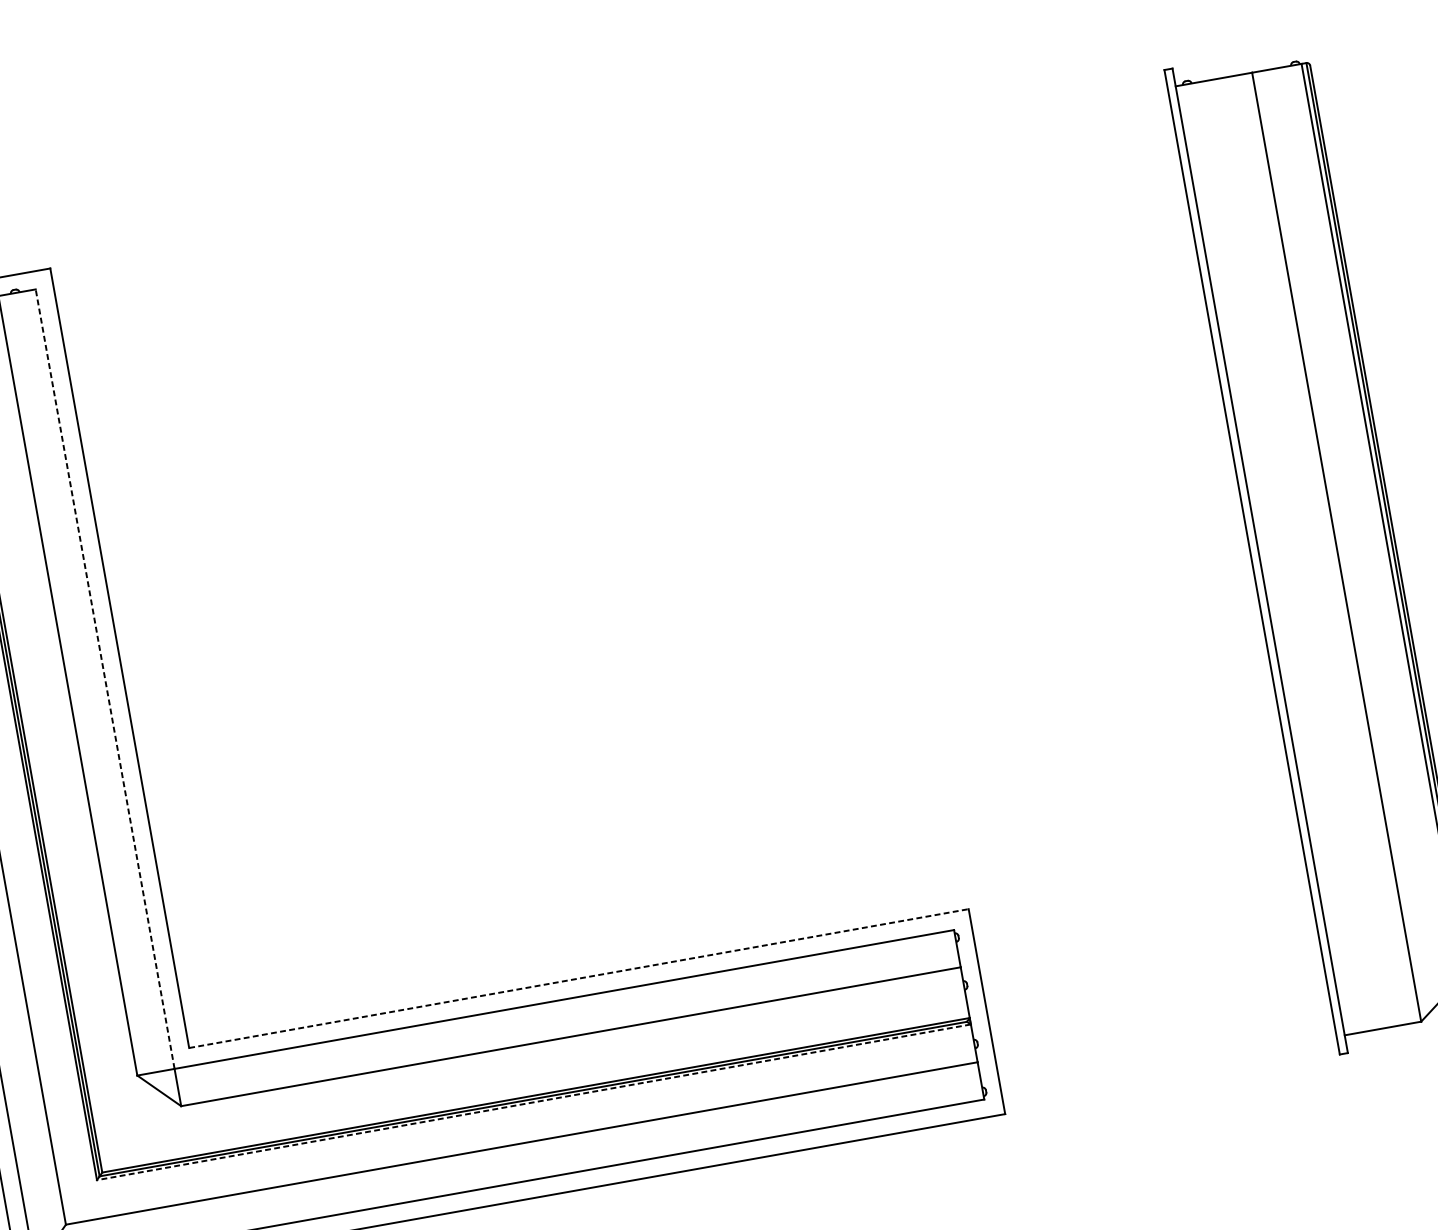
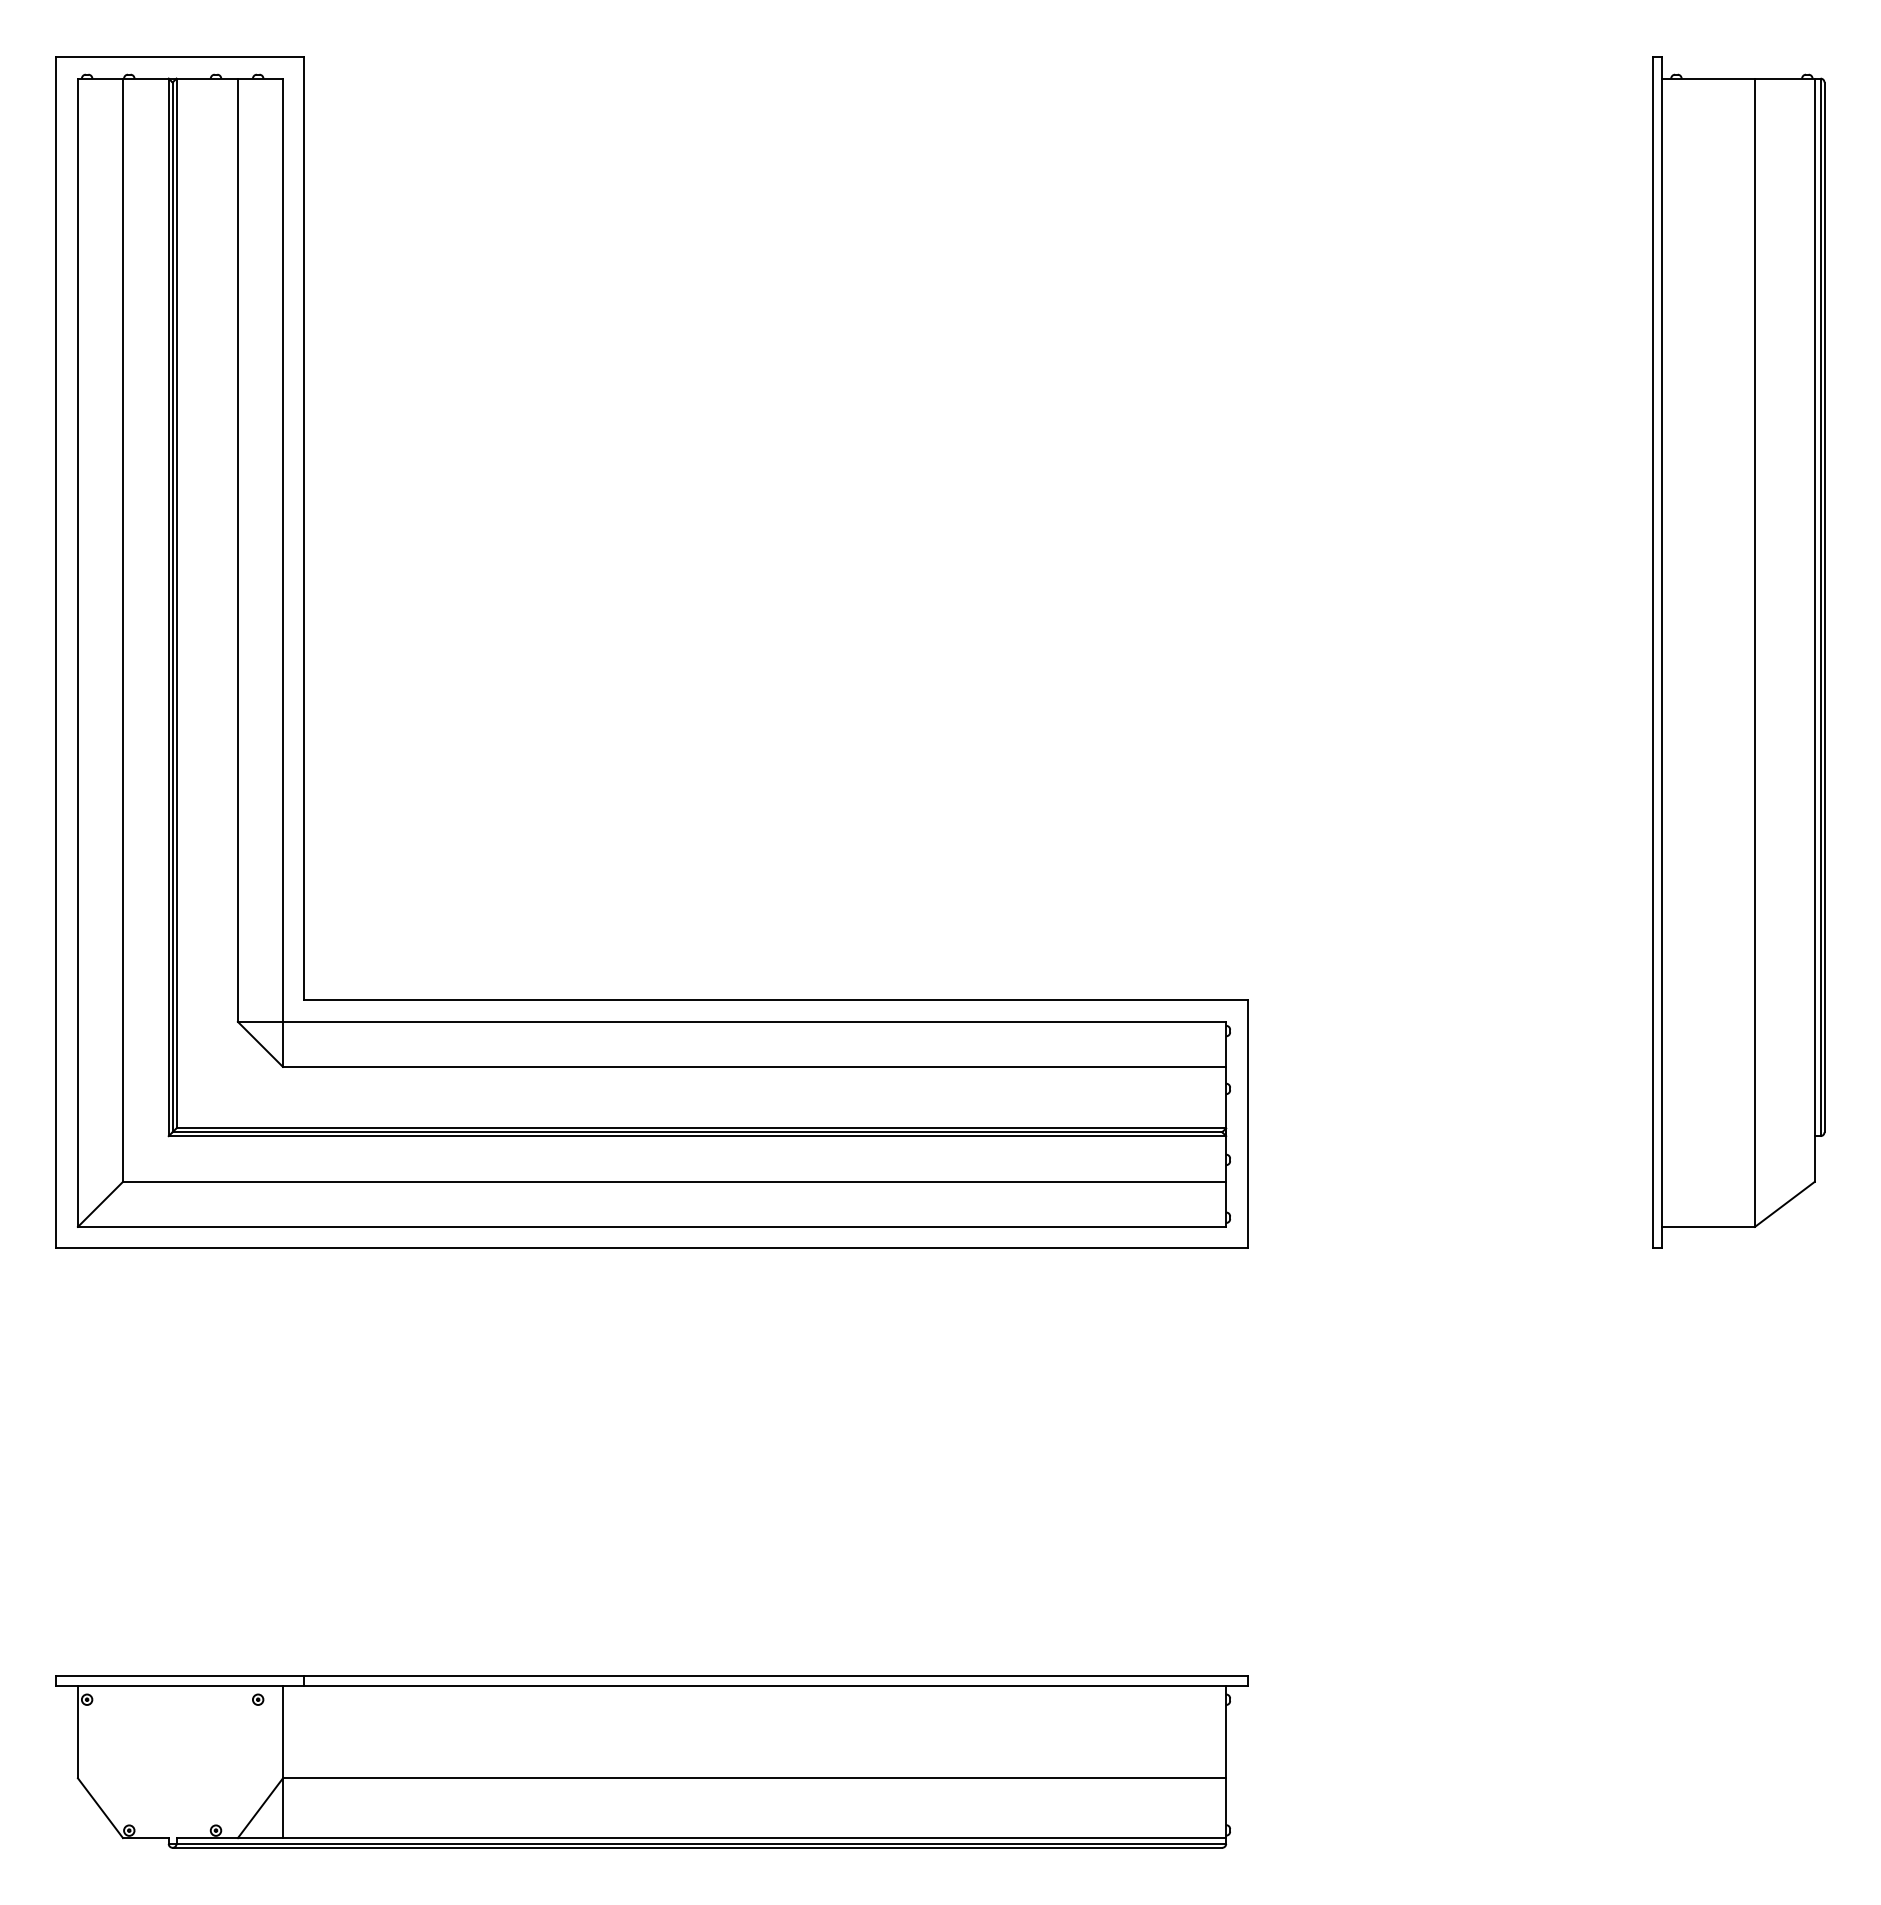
line: (105, 679) -> (283, 550), dashed -> solid
line: (579, 978) -> (776, 1000), dashed -> solid
line: (534, 1102) -> (697, 1136), dashed -> solid

